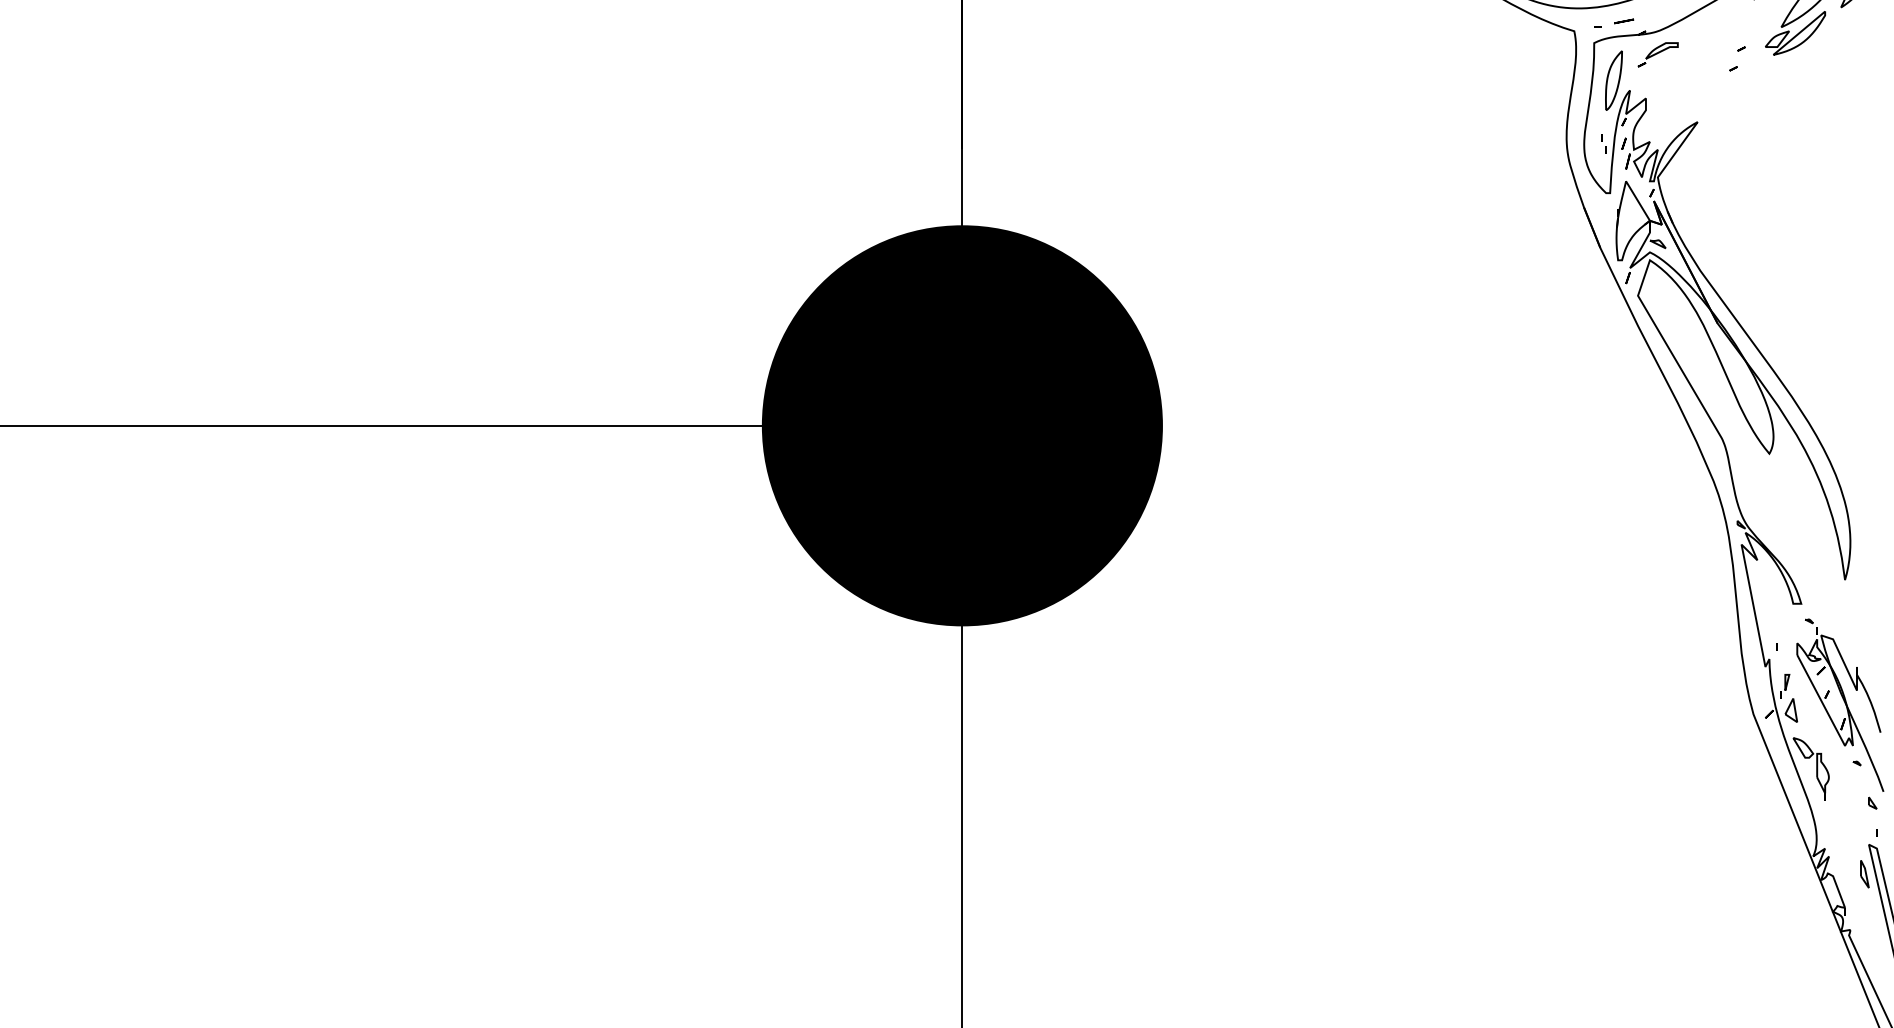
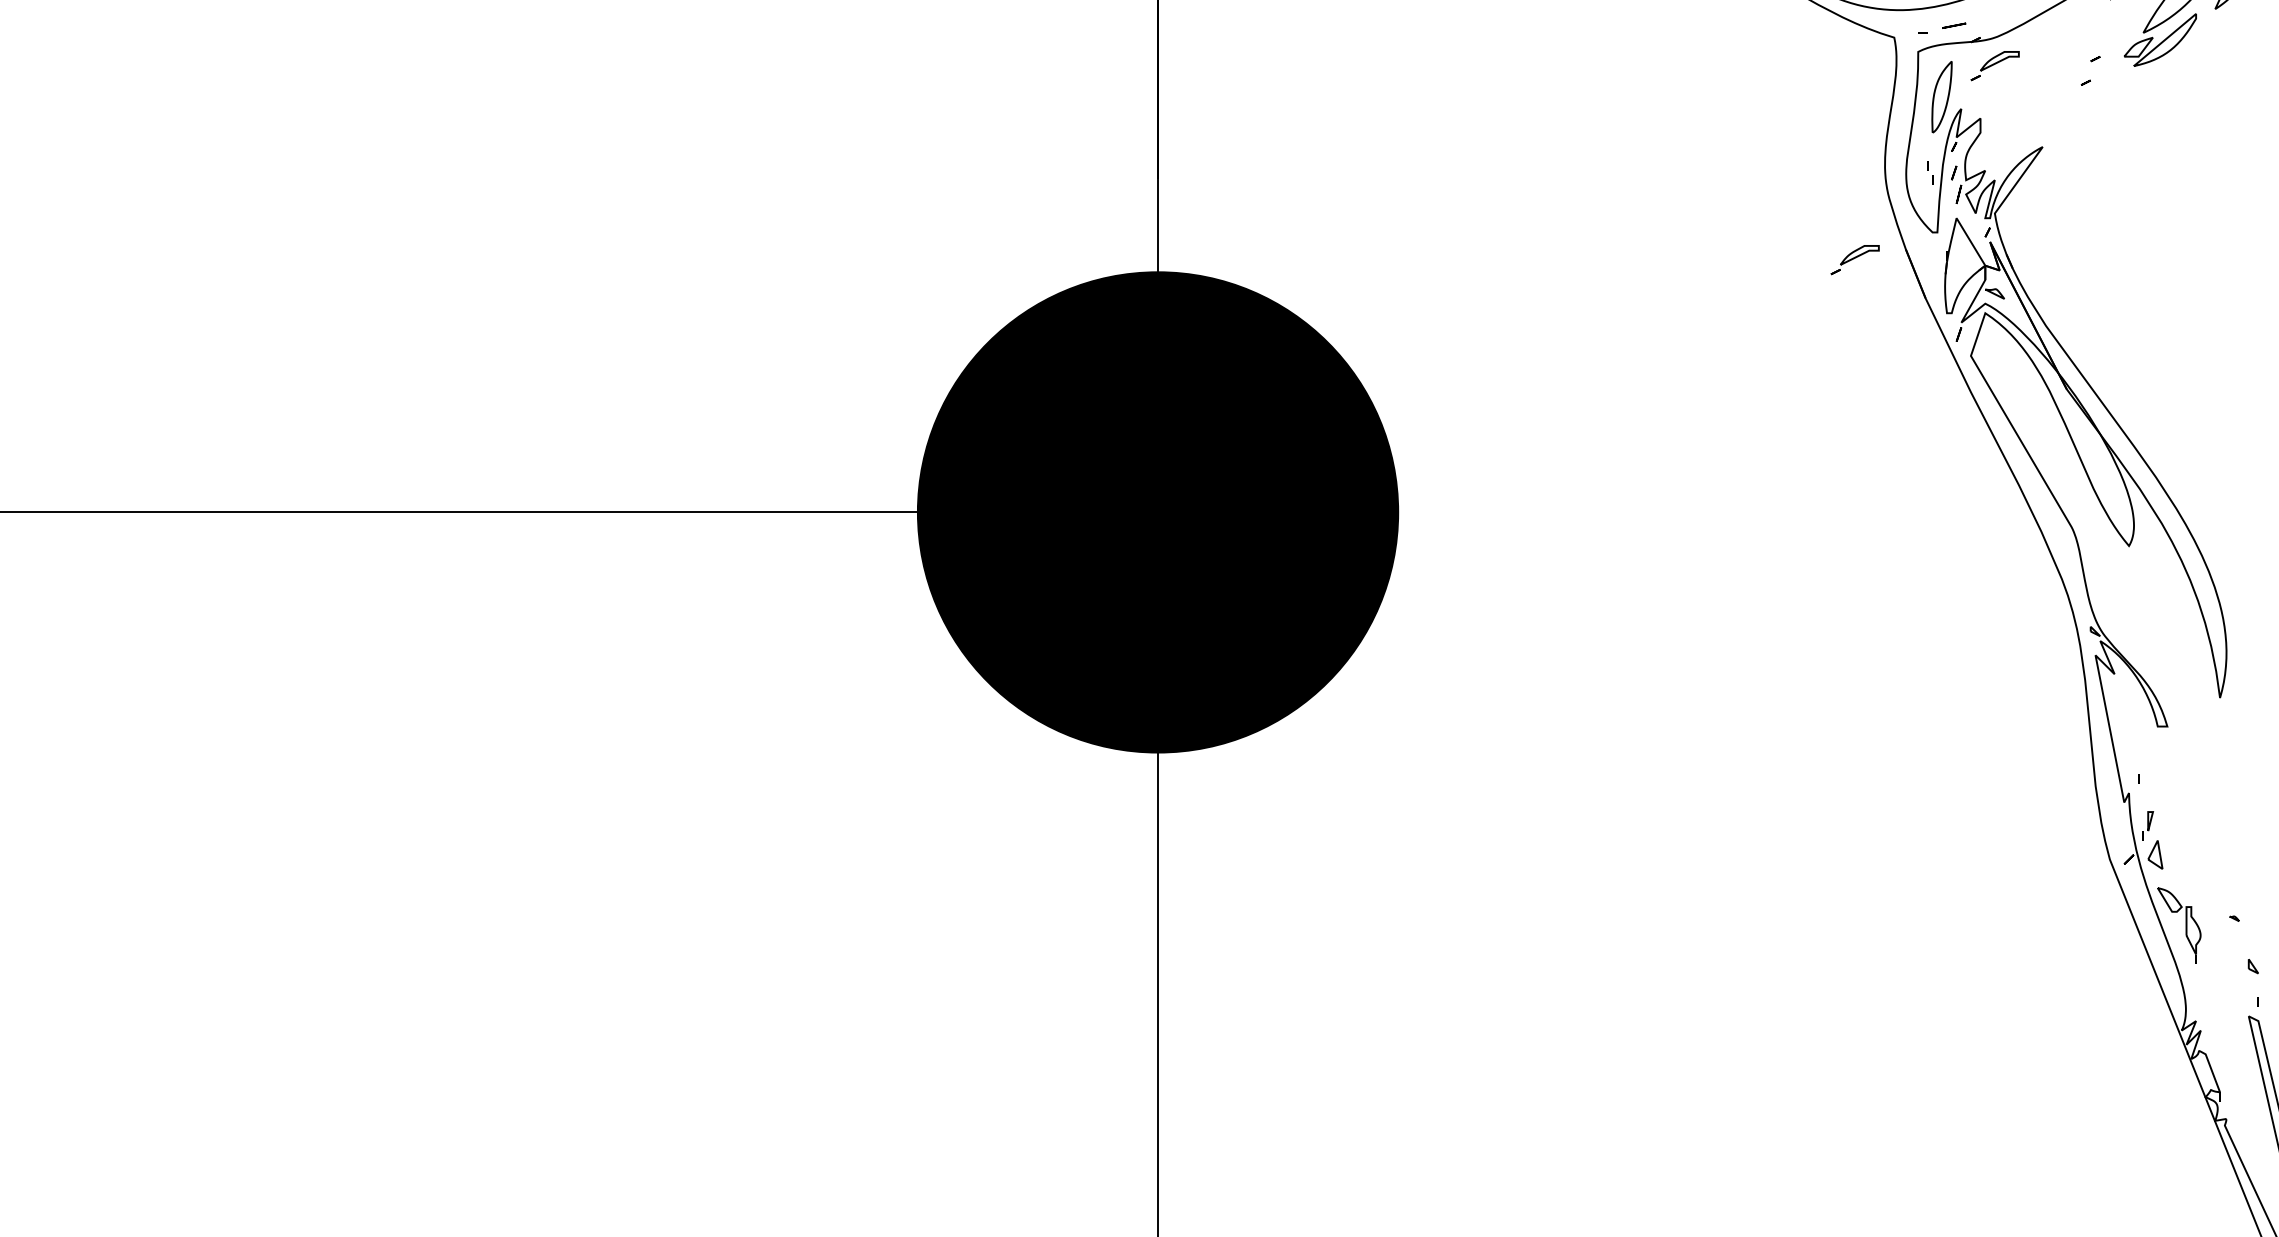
part: (1541, 216) -> (1854, 260), added
part: (1840, 705) -> (2214, 848), removed
part: (1864, 873) -> (2243, 1051), removed

